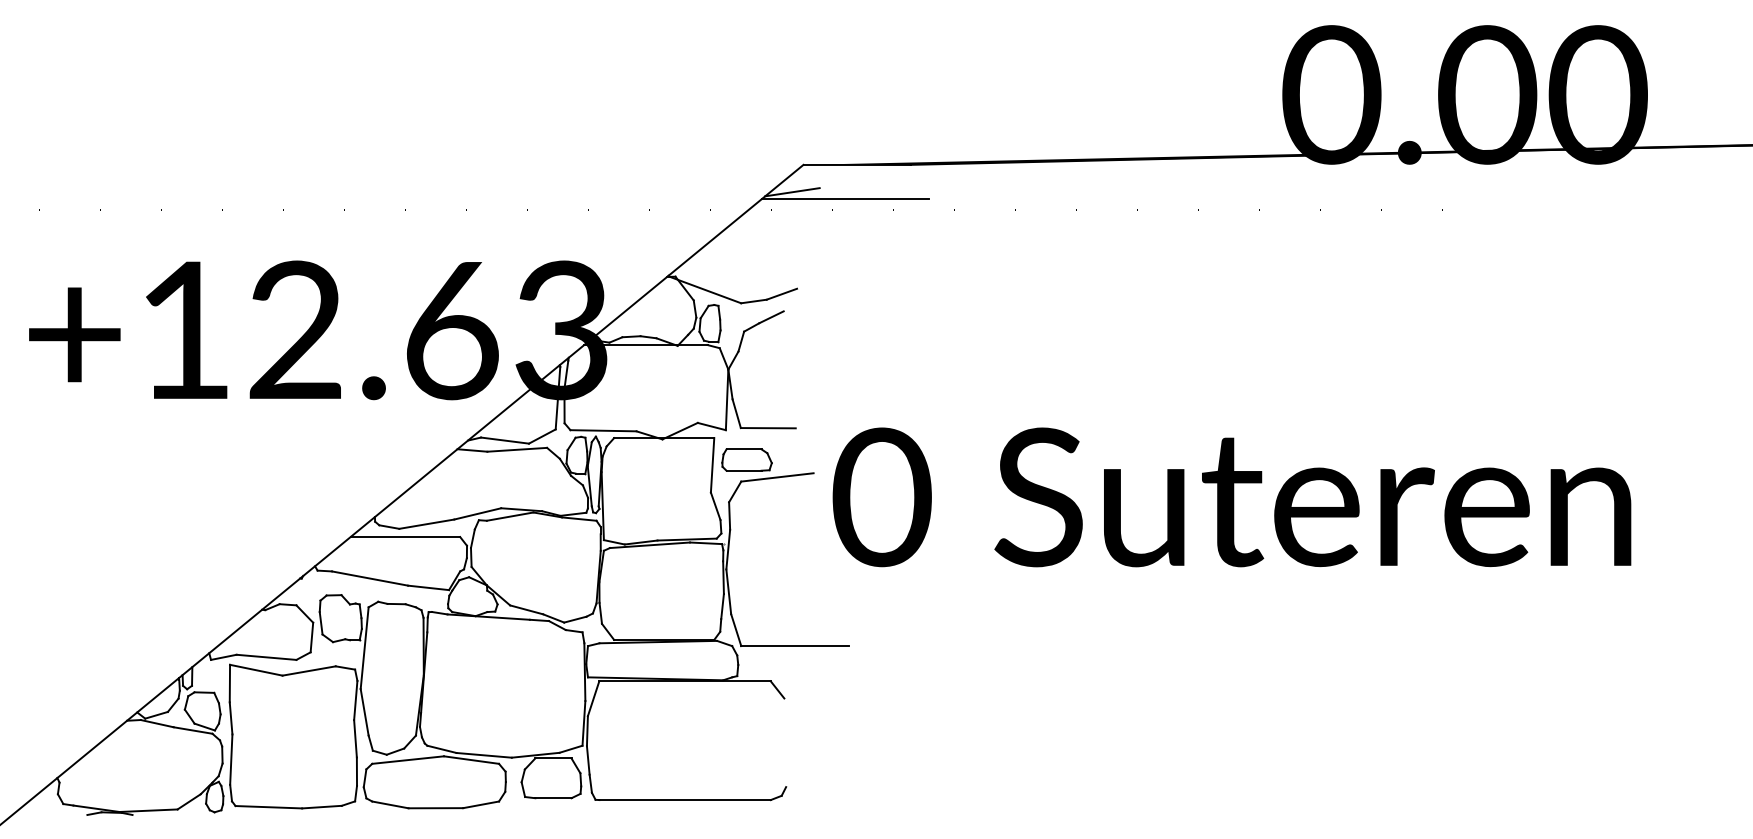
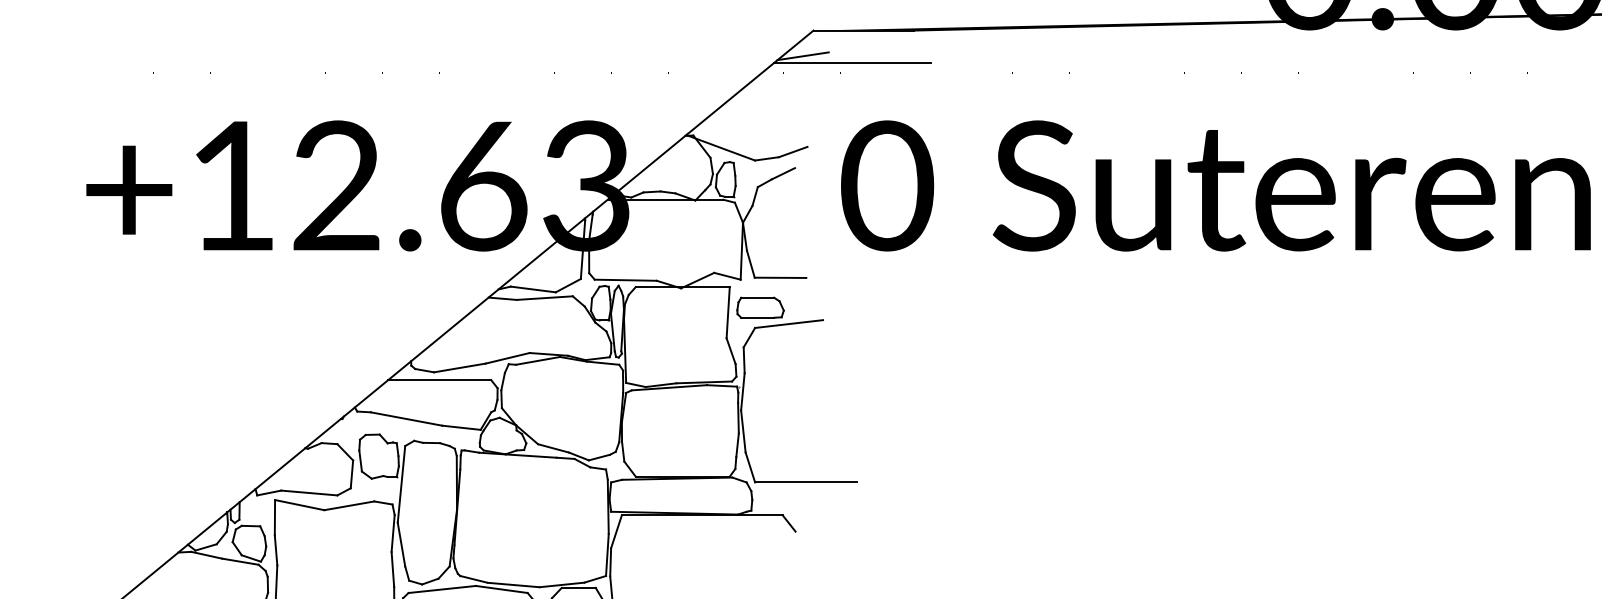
text: (1231, 497) -> (1215, 186), moved

